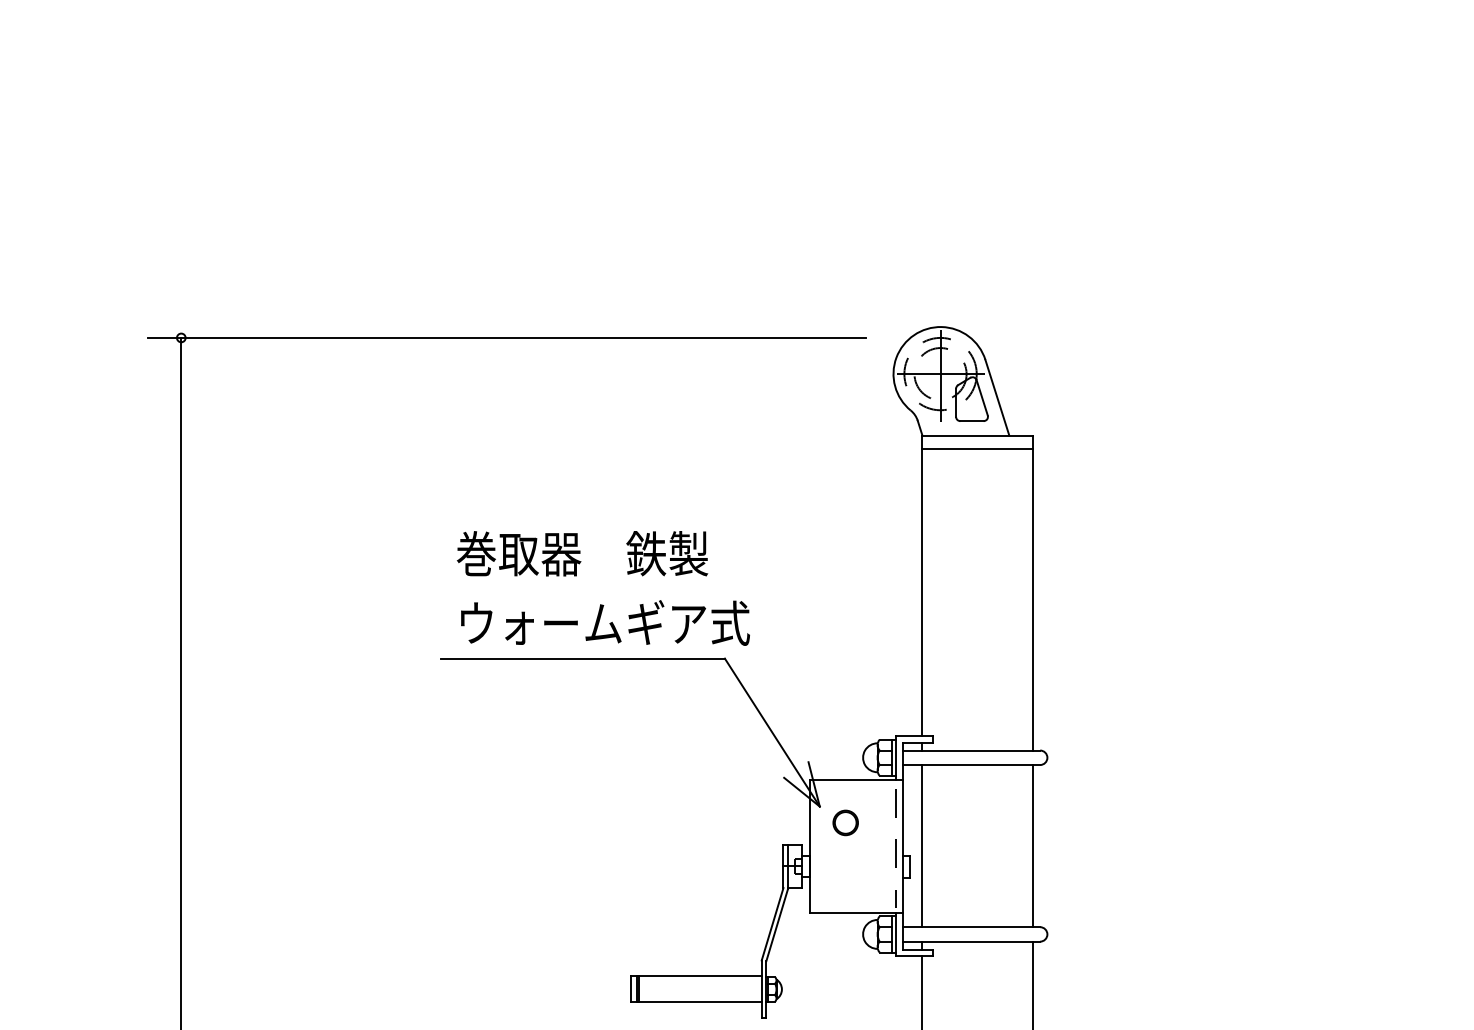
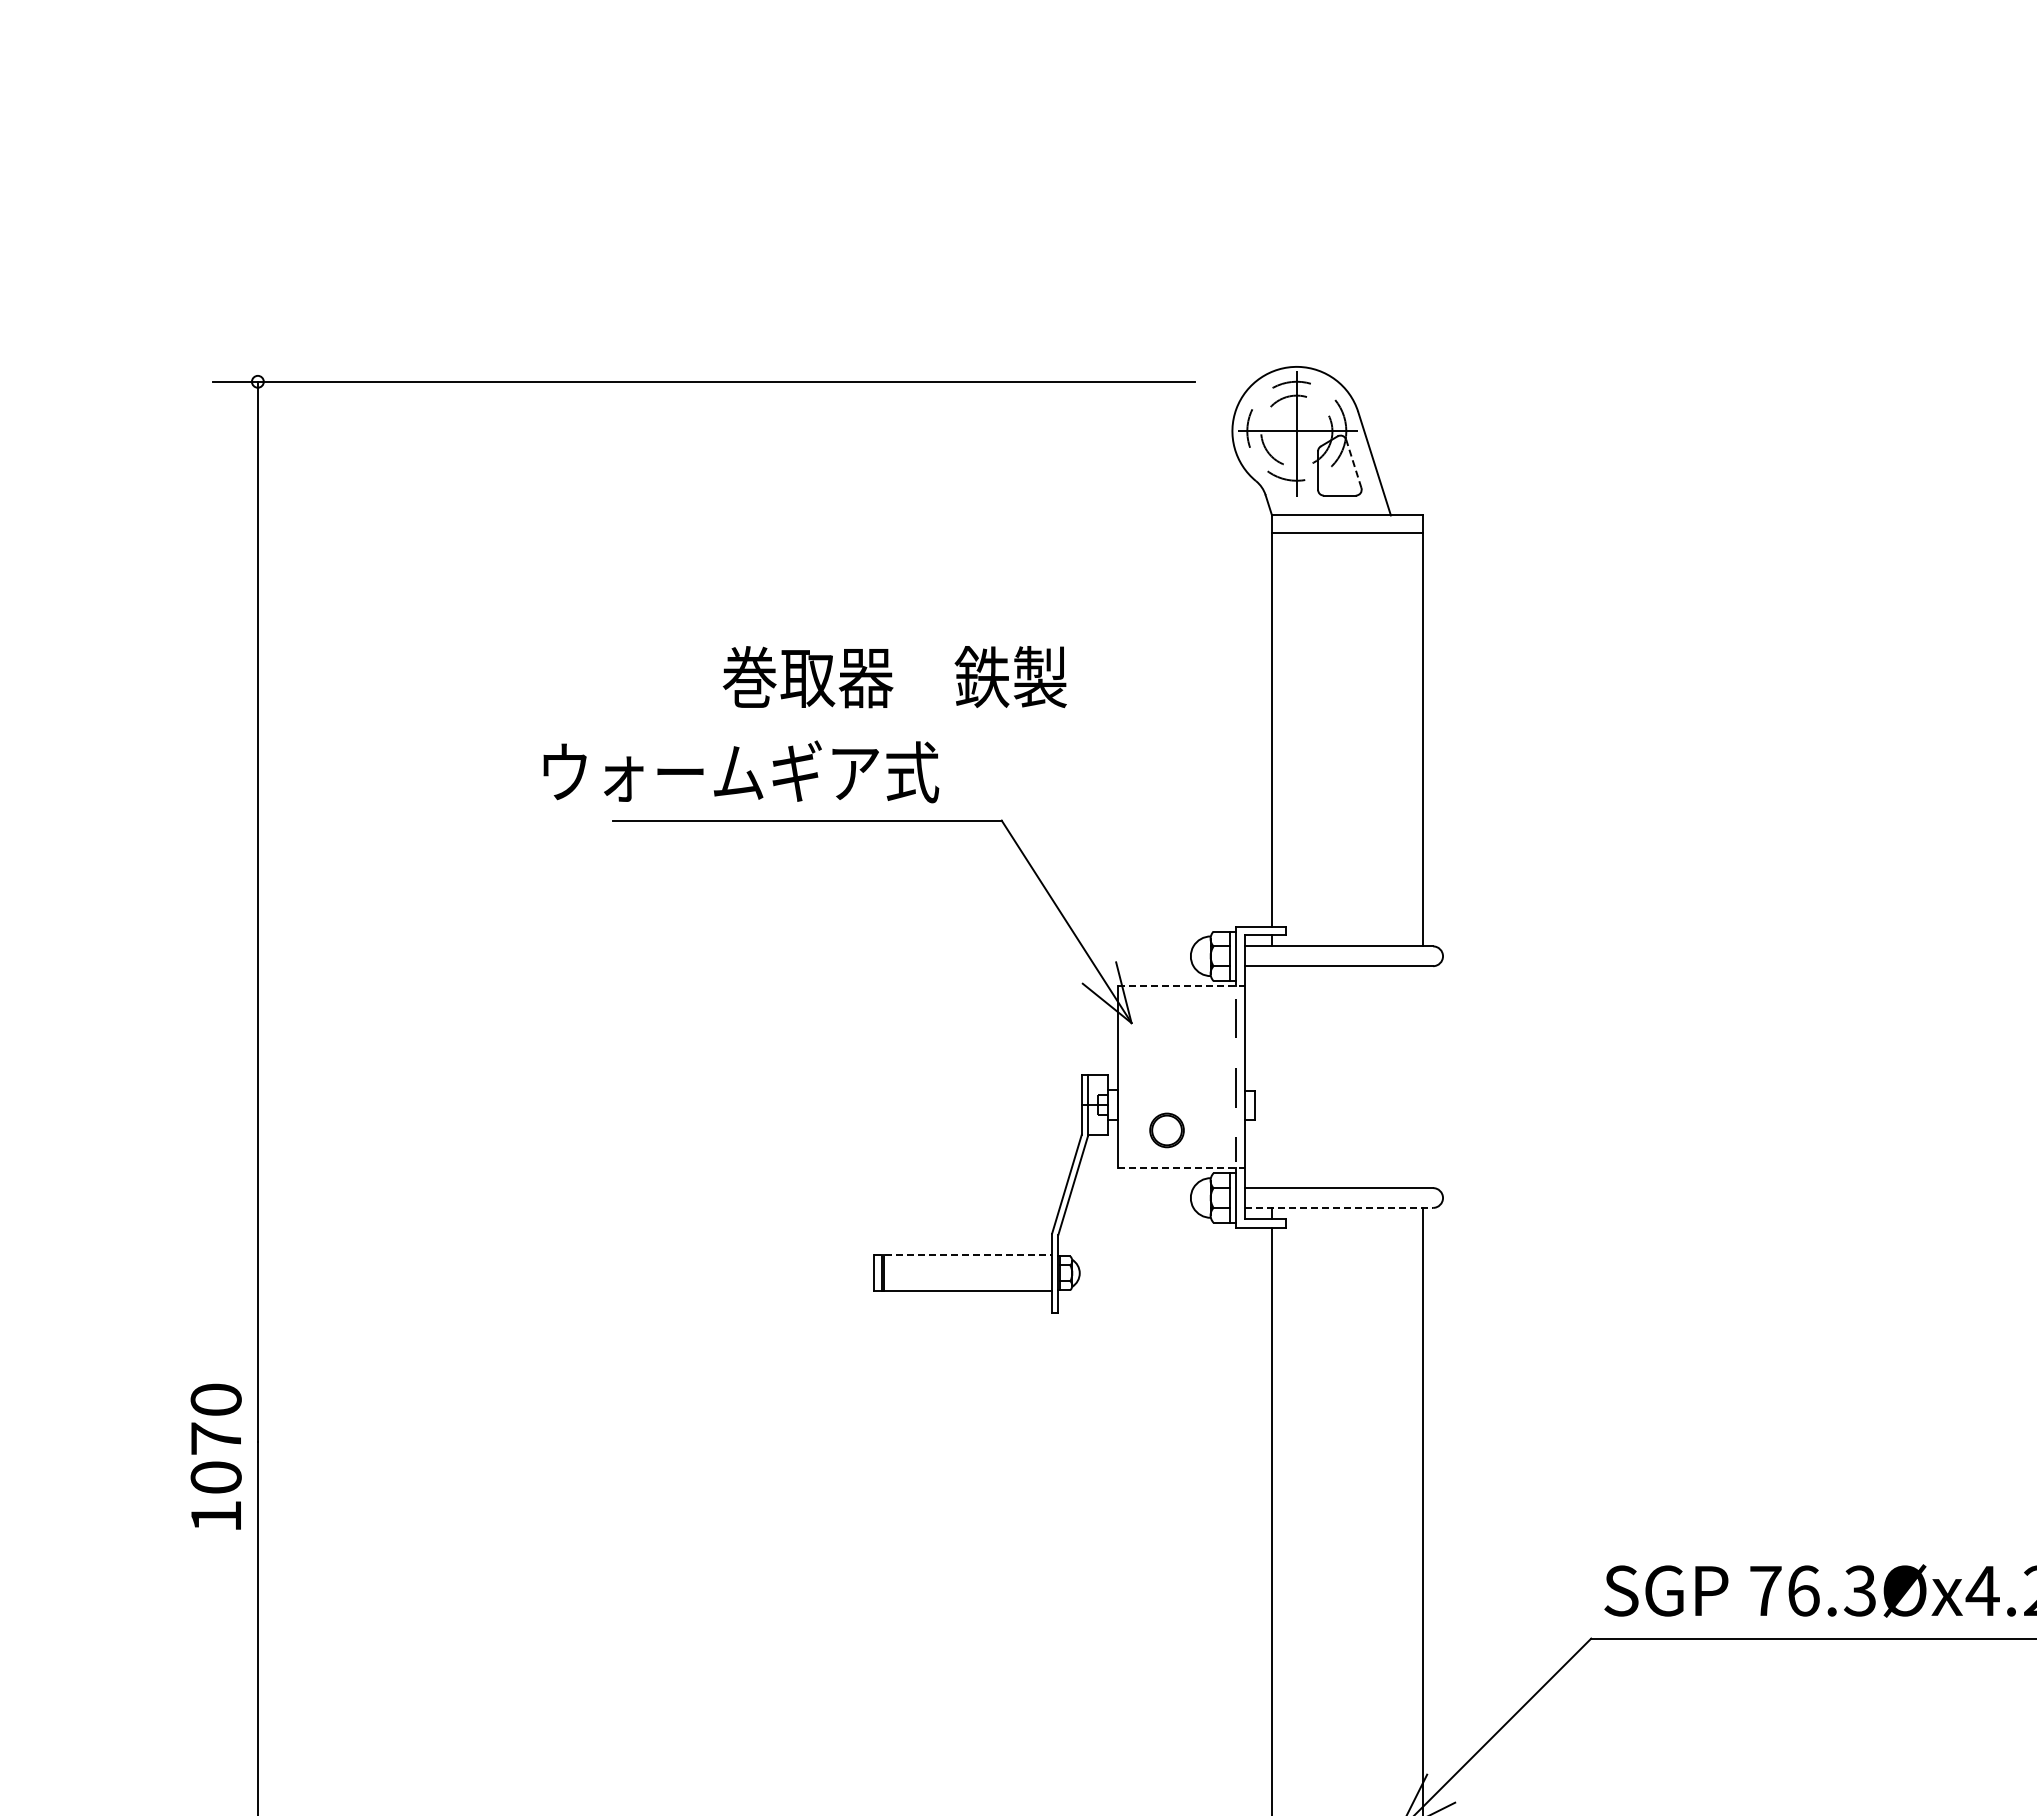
line: (981, 397) -> (1353, 463), solid -> dashed
text: (582, 554) -> (894, 677), moved
text: (605, 622) -> (741, 771), moved
line: (856, 779) -> (1181, 986), solid -> dashed
part: (845, 822) -> (1166, 1130), moved
line: (922, 846) -> (1272, 1077), removed
line: (1033, 846) -> (1423, 1077), removed
line: (856, 912) -> (1181, 1168), solid -> dashed
line: (971, 941) -> (1339, 1207), solid -> dashed
line: (696, 976) -> (963, 1255), solid -> dashed

